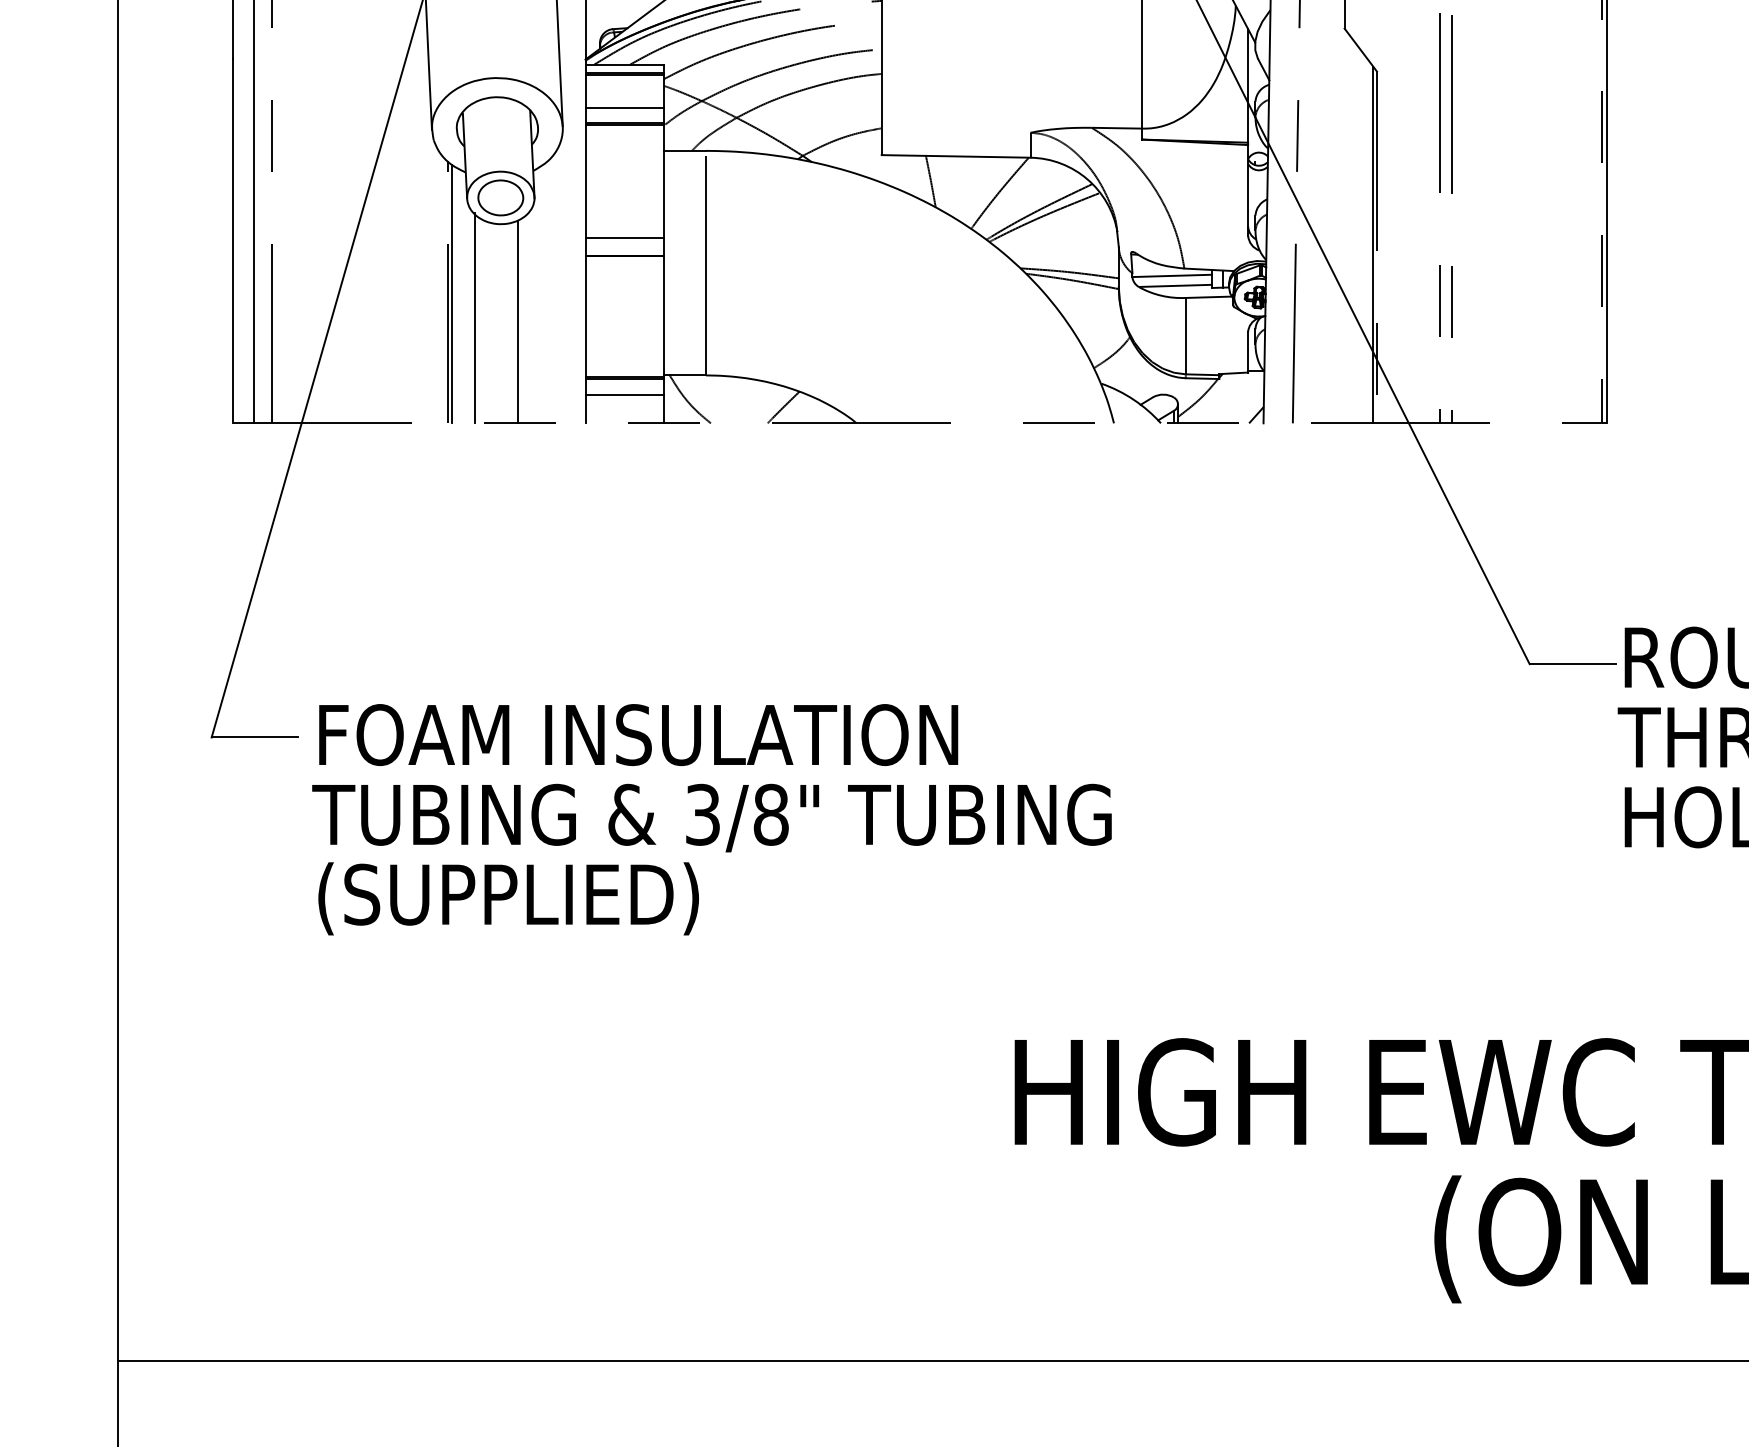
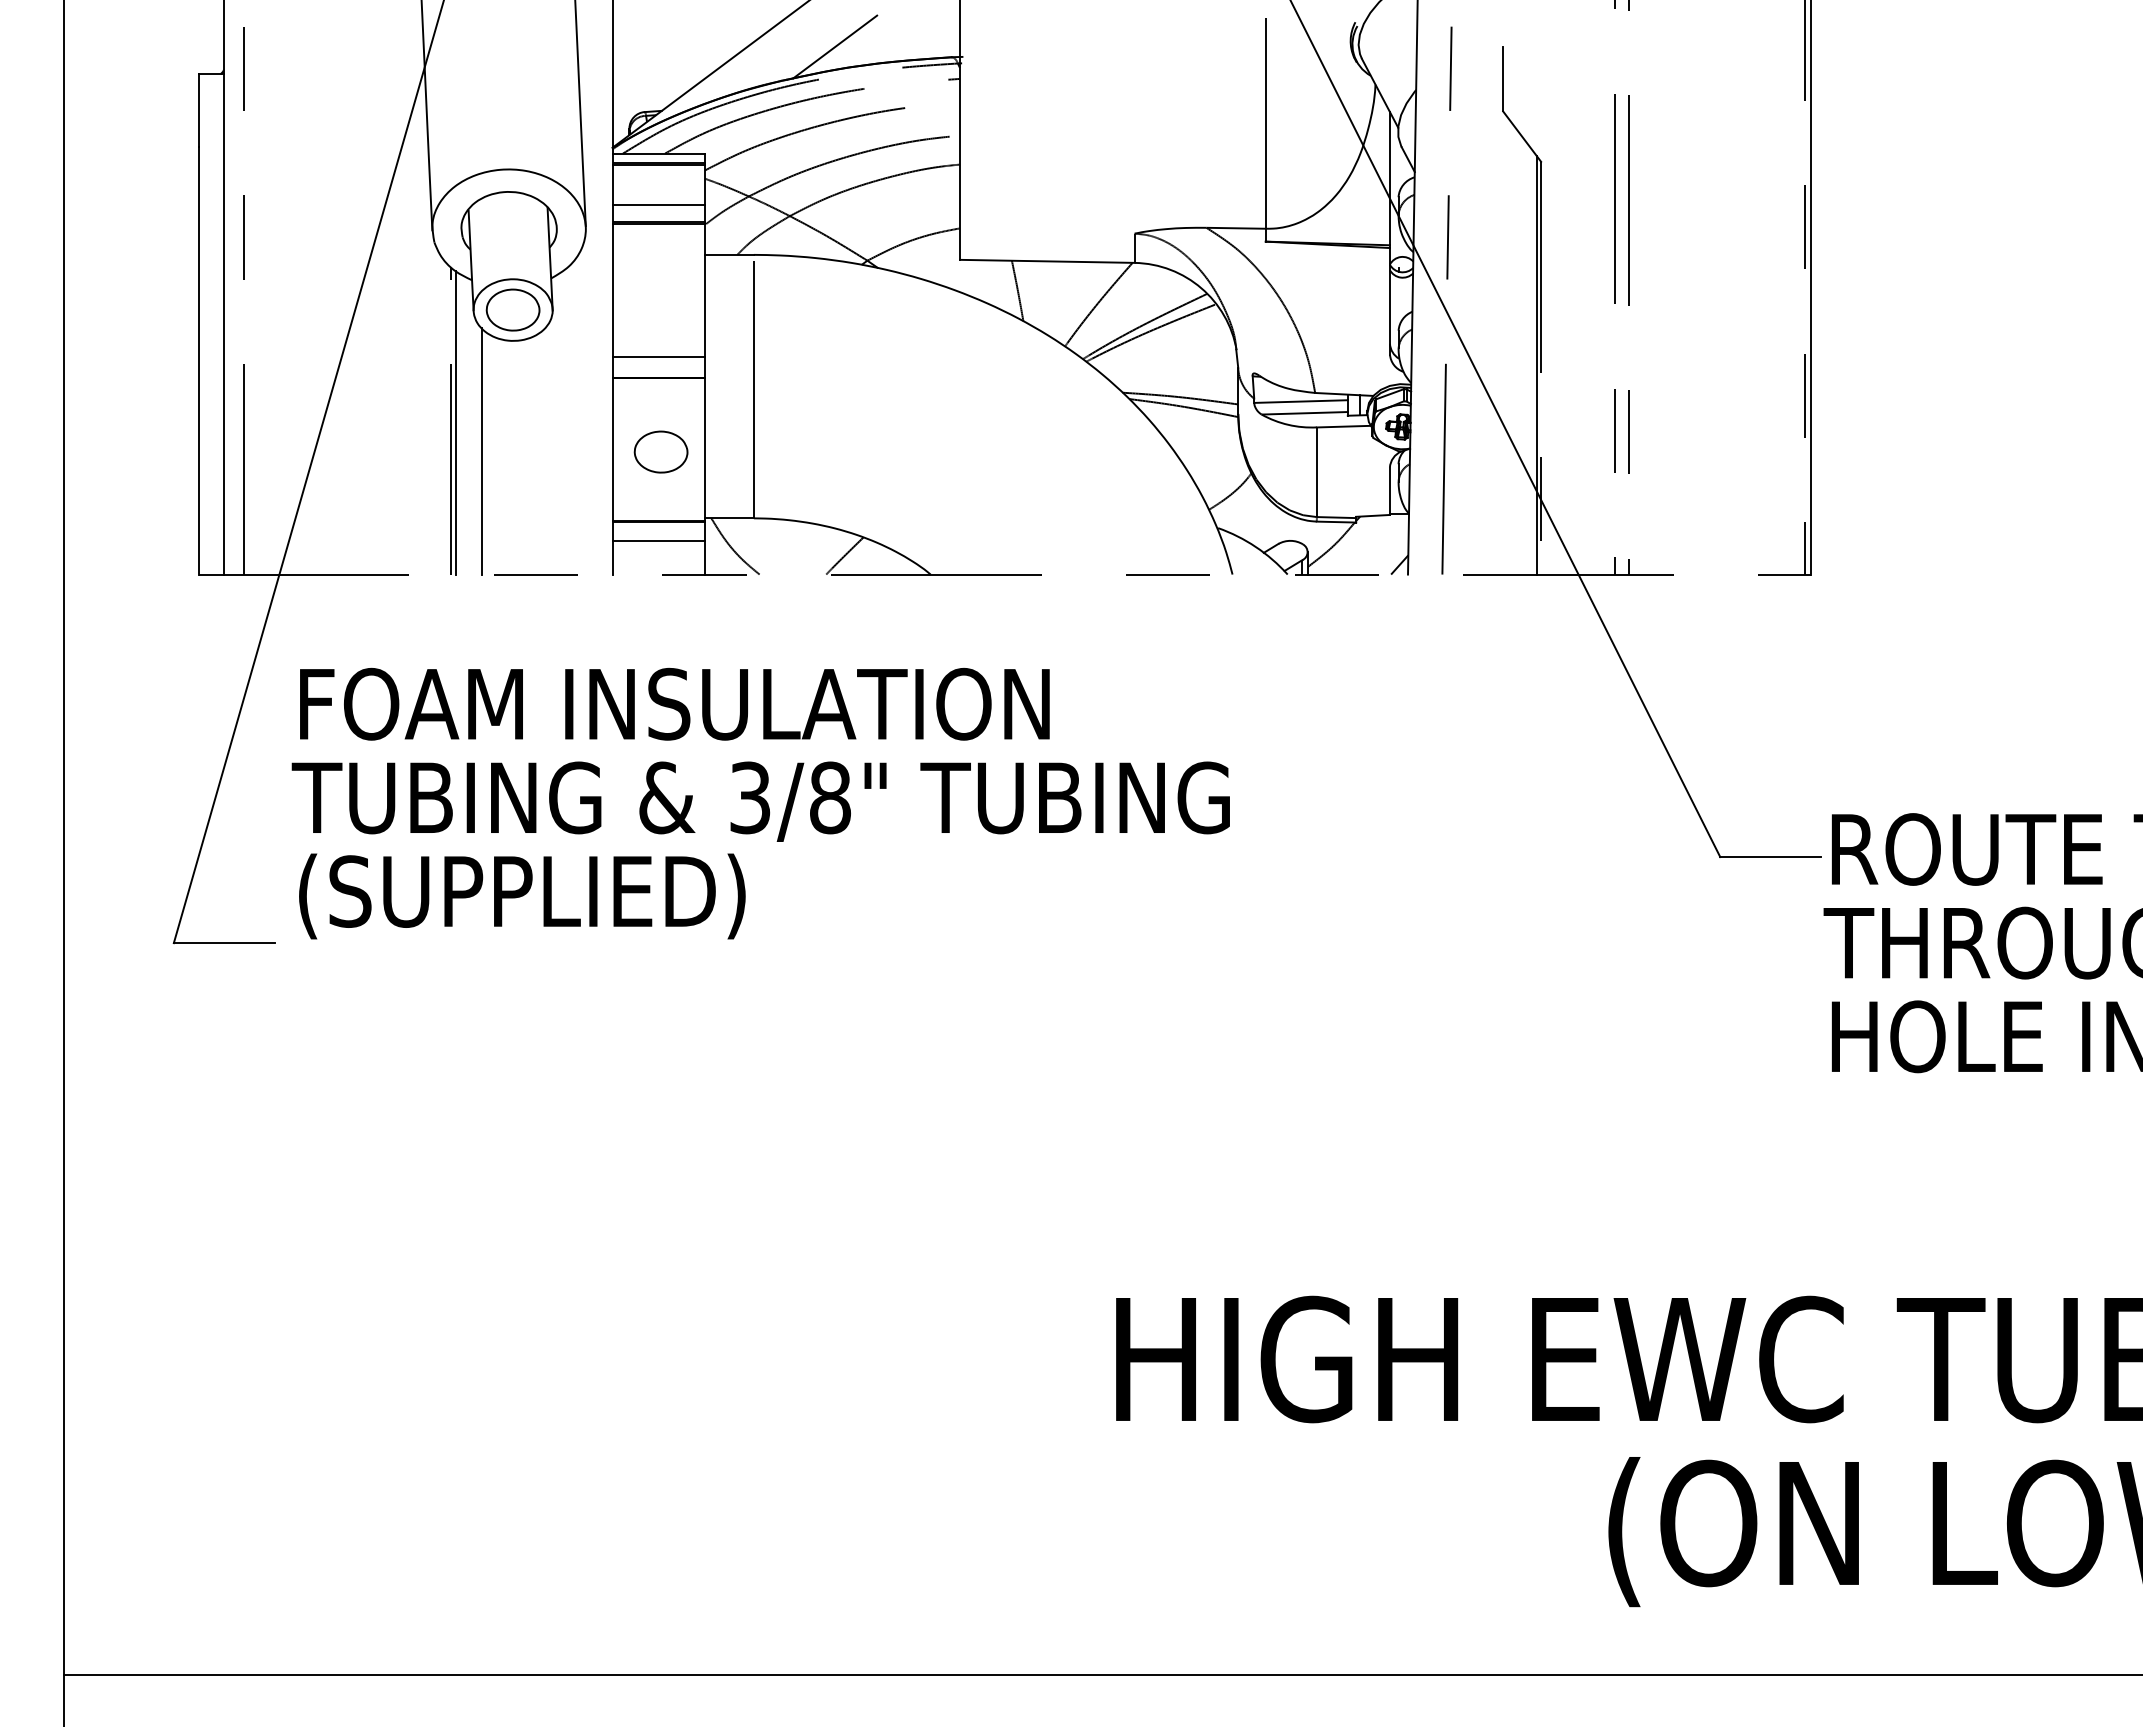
part: (626, 318) -> (660, 451), added
line: (518, 321) -> (533, 455), removed
text: (711, 819) -> (760, 803), moved

